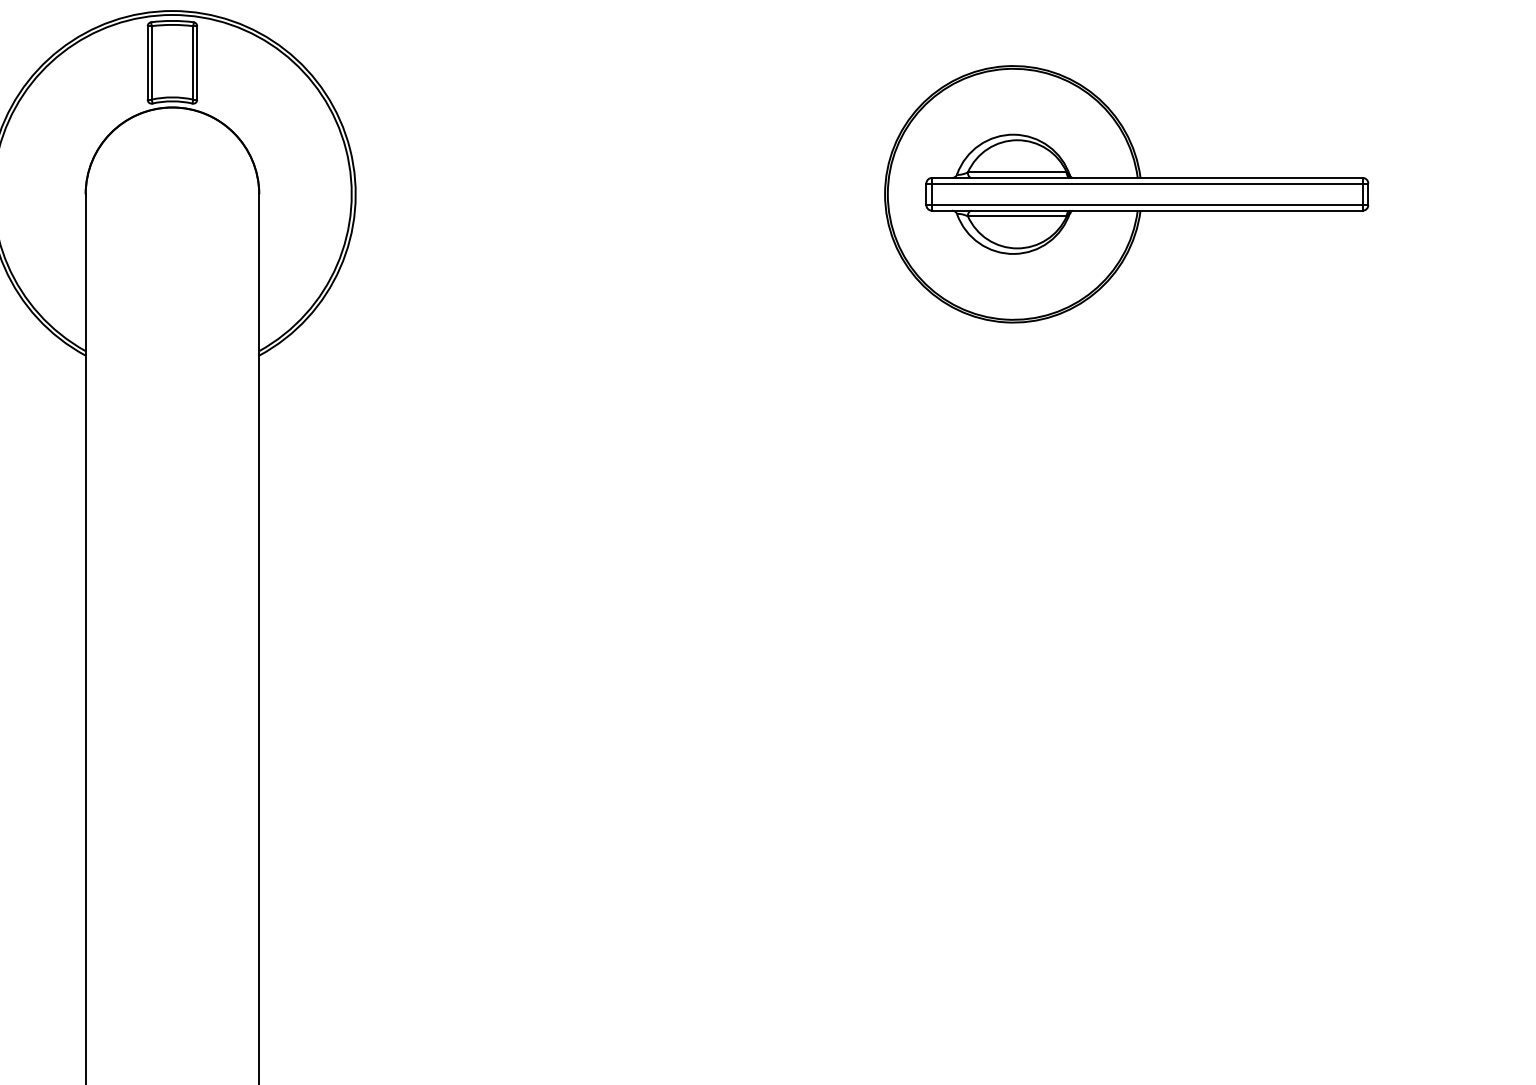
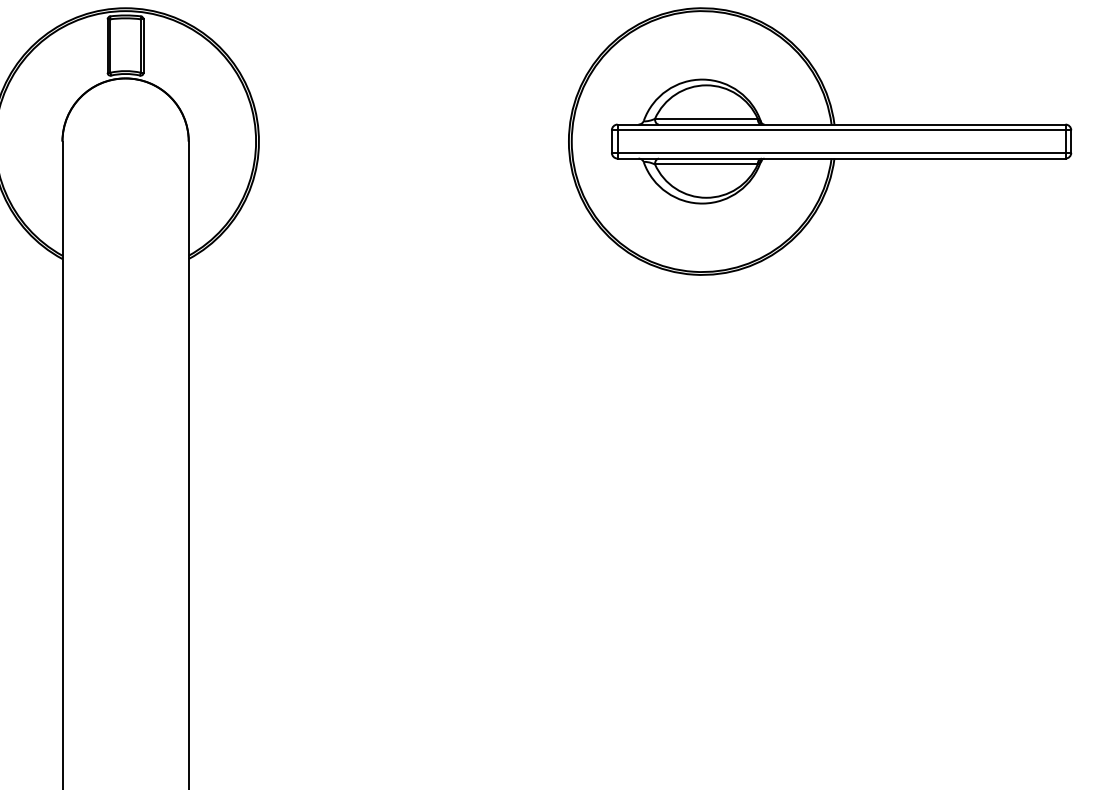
part: (1126, 194) -> (819, 141), size x1.43

